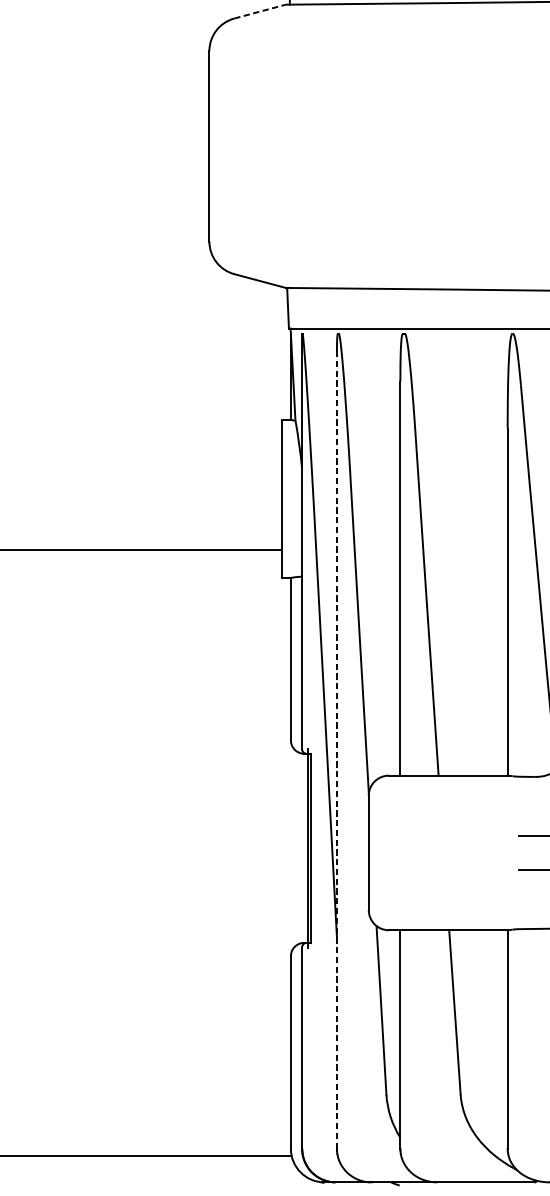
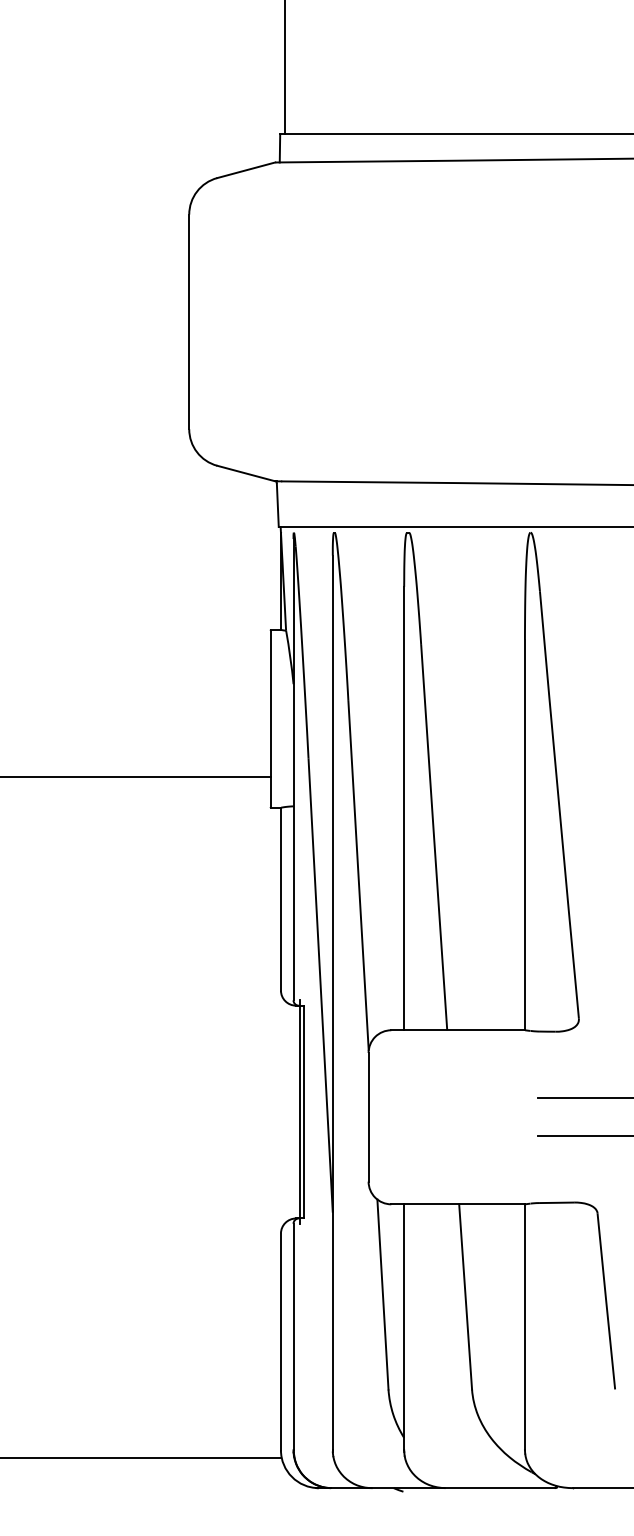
line: (260, 11) -> (246, 170), dashed -> solid
line: (336, 750) -> (332, 1002), dashed -> solid

